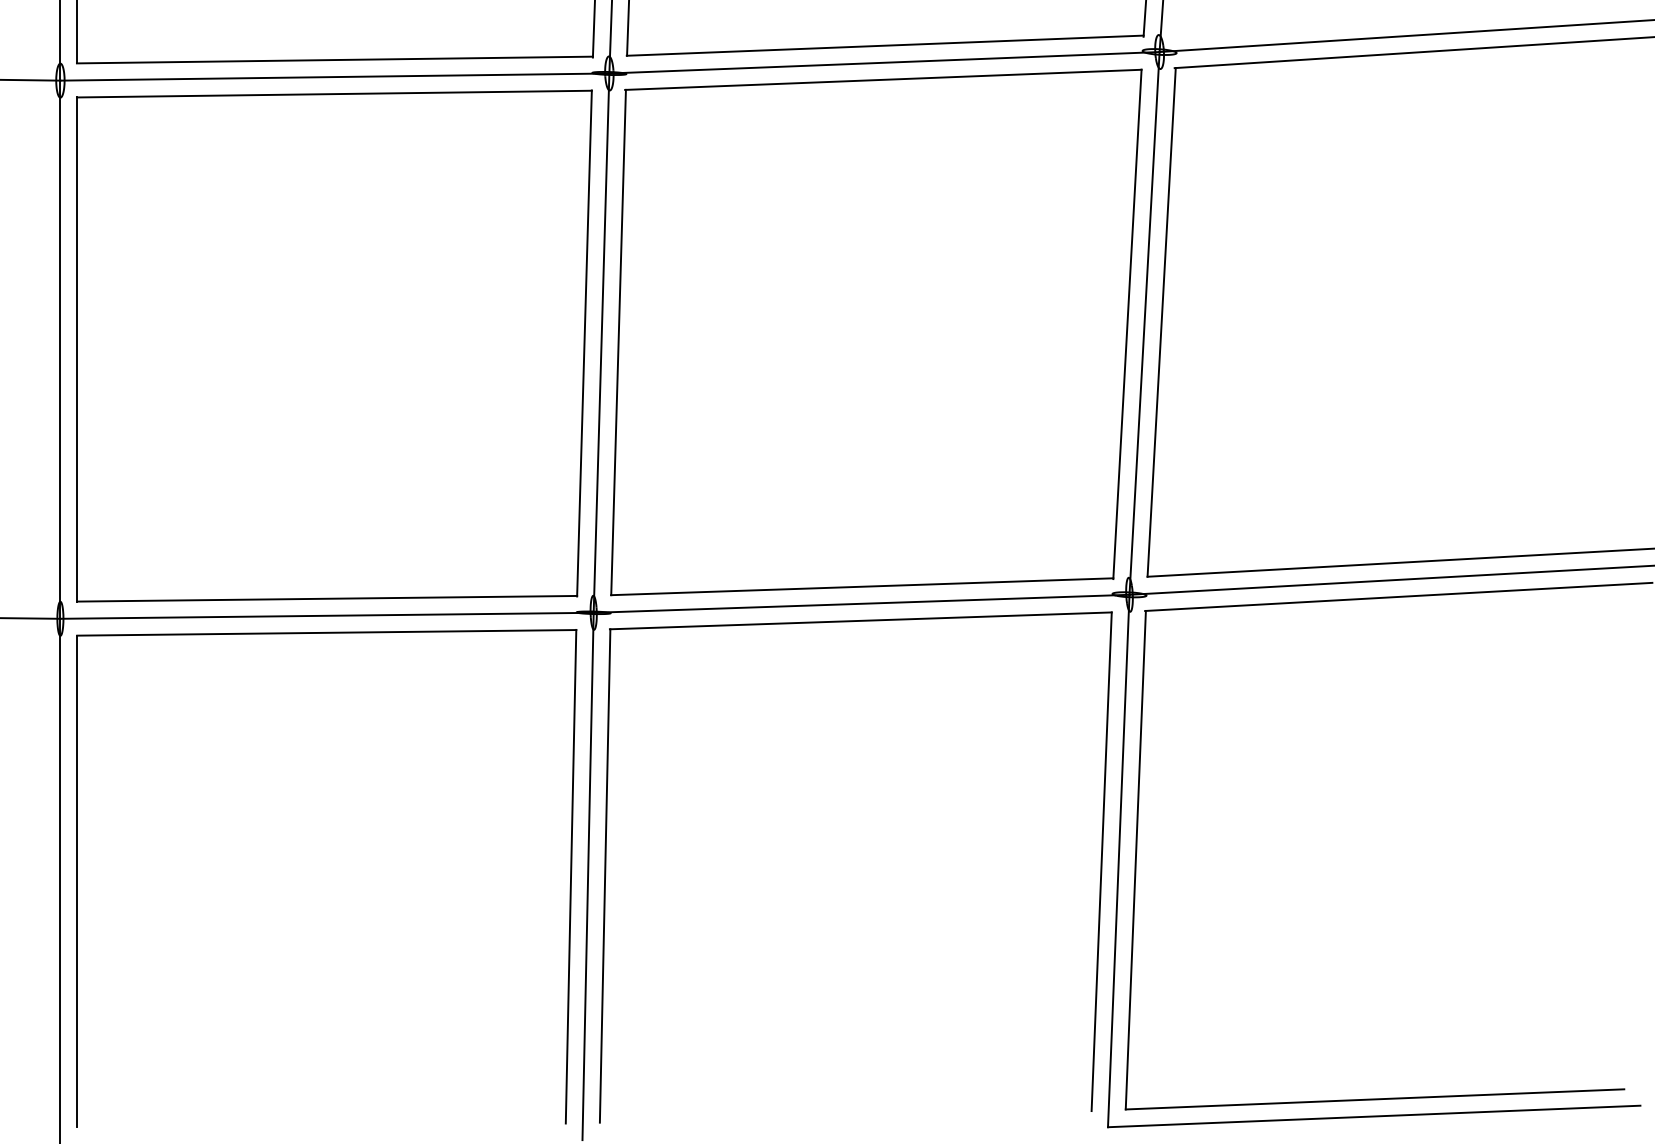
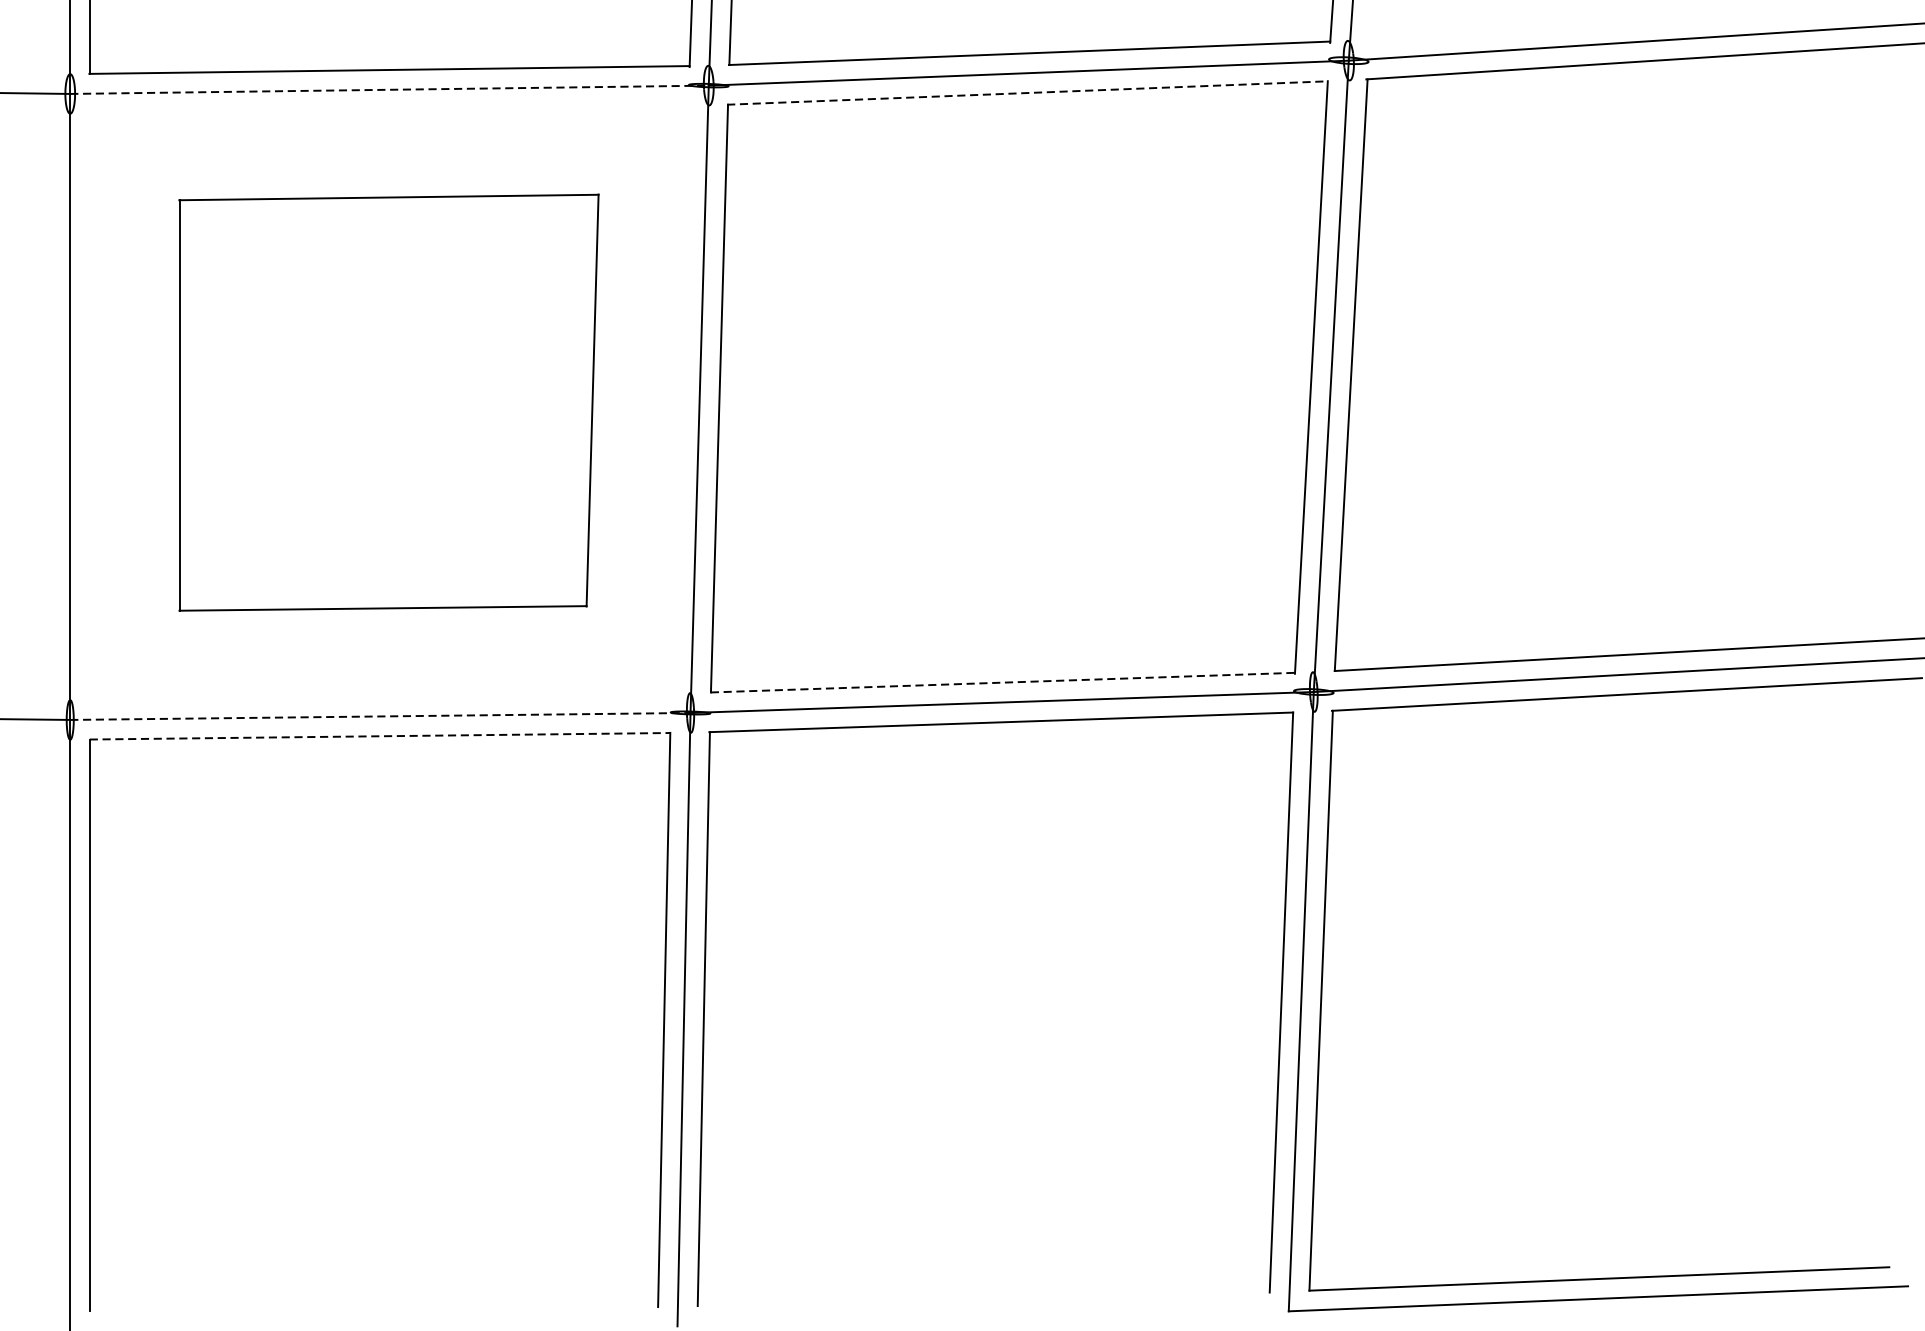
line: (335, 77) -> (390, 90), solid -> dashed
line: (883, 79) -> (1027, 92), solid -> dashed
part: (334, 345) -> (389, 402), size x0.7
line: (862, 586) -> (1003, 682), solid -> dashed
line: (327, 615) -> (380, 716), solid -> dashed
line: (326, 632) -> (379, 735), solid -> dashed

